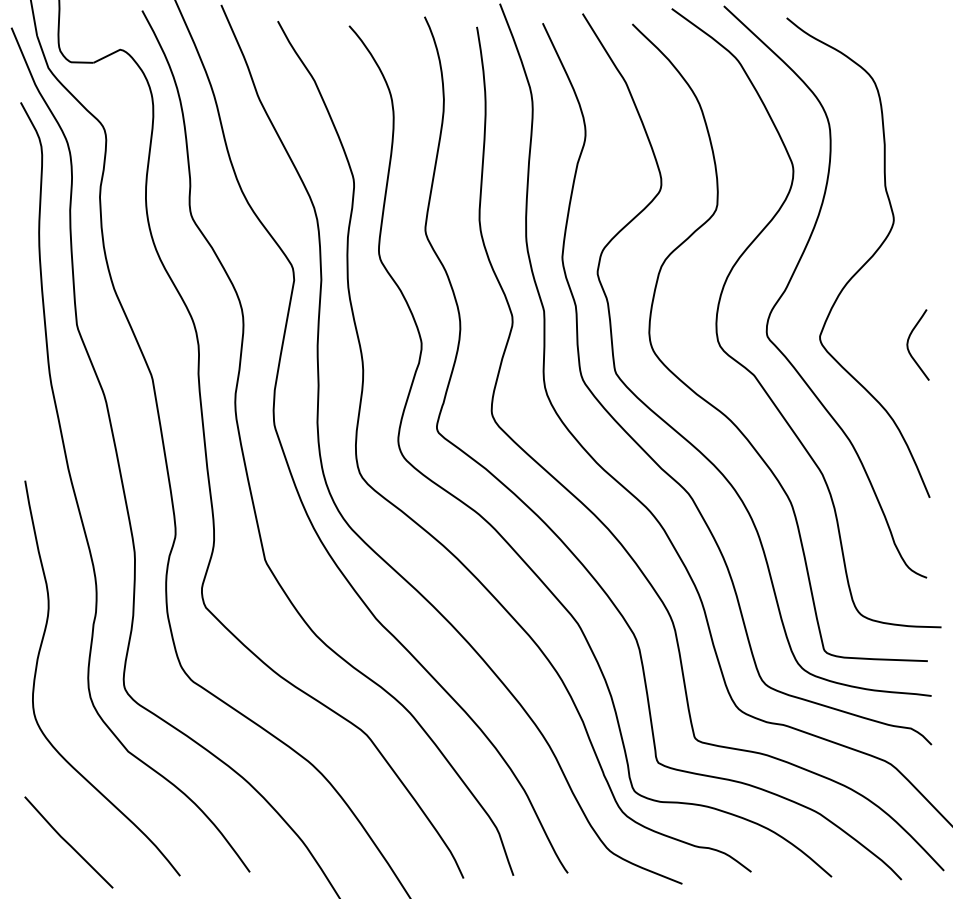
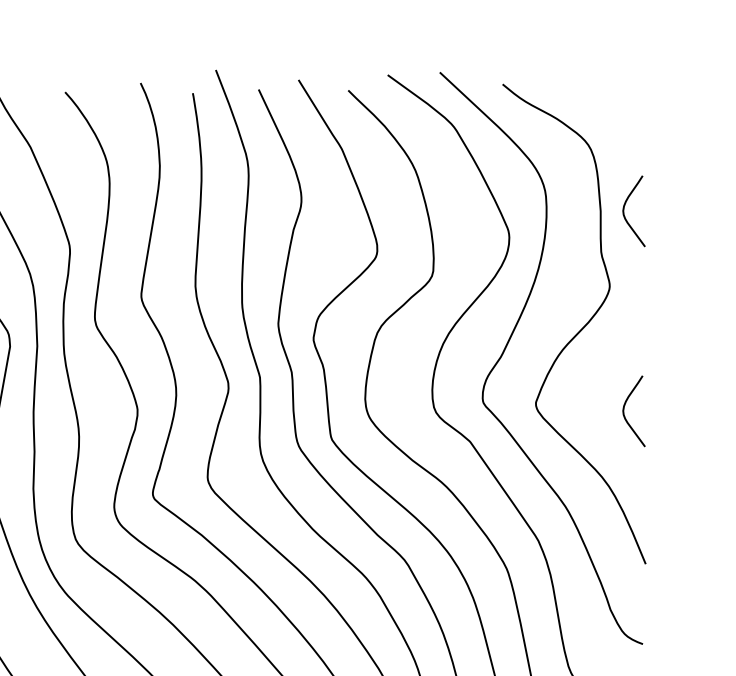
curve: (908, 144) -> (624, 210), added

